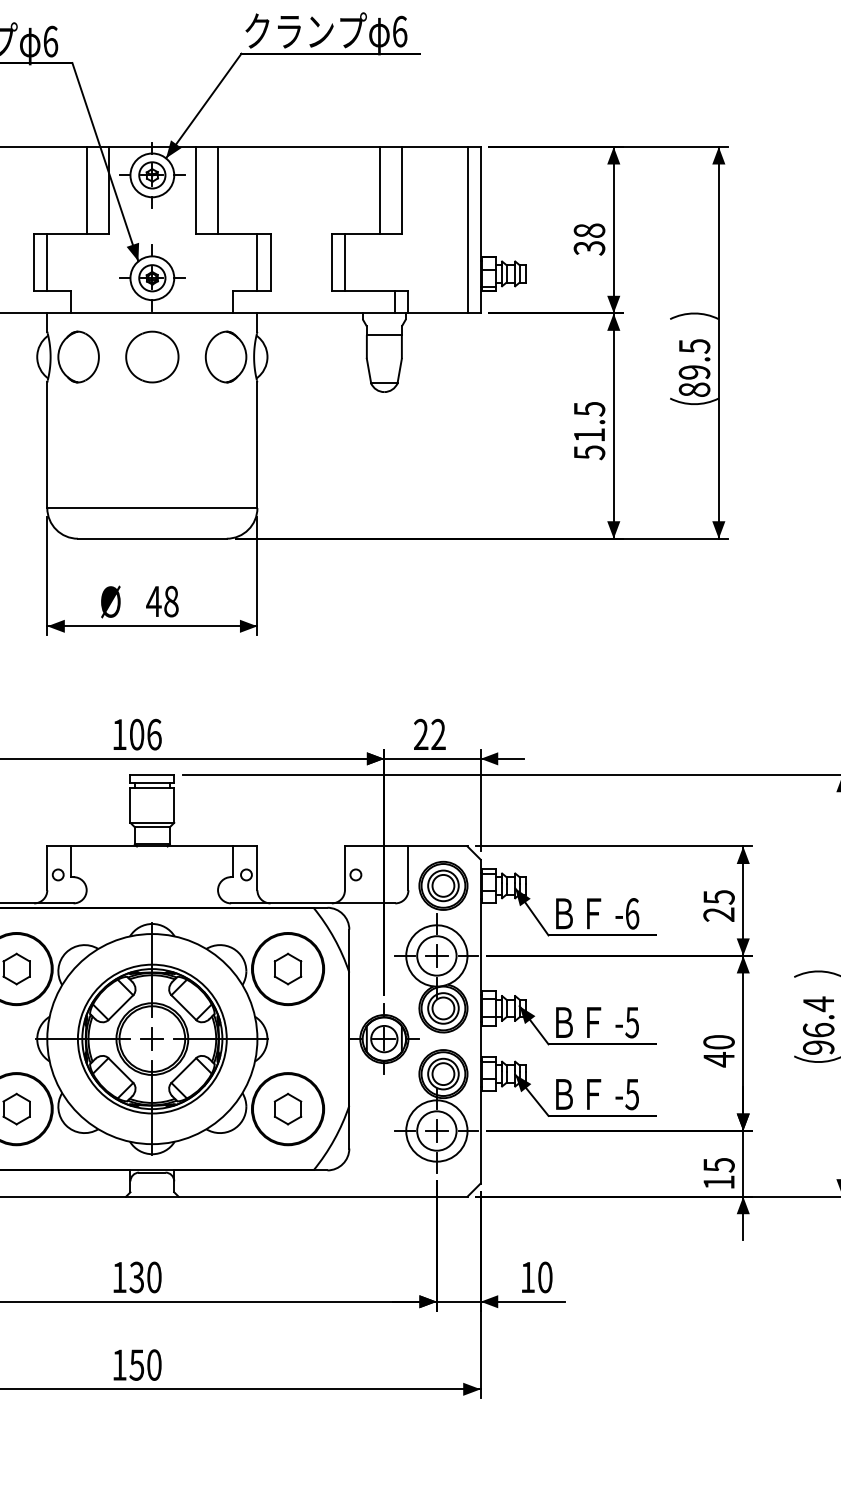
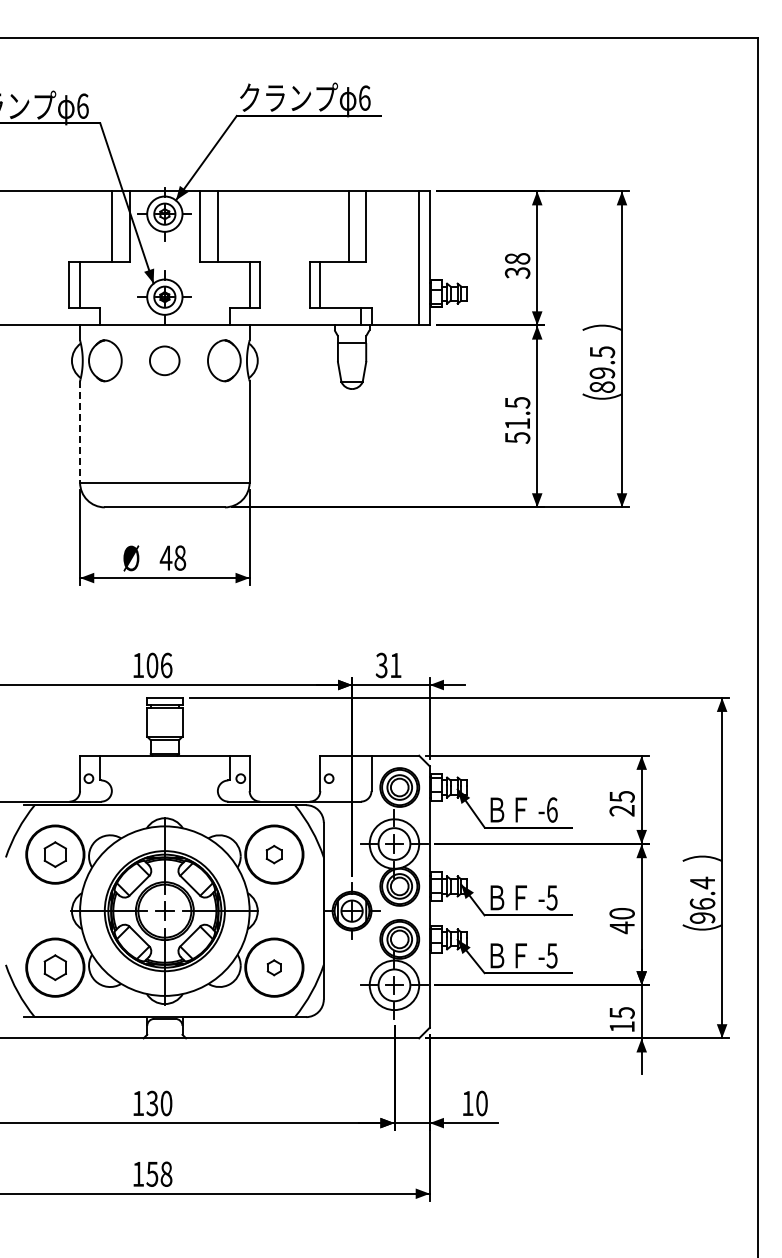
part: (151, 356) -> (164, 360), size x0.7
line: (47, 444) -> (80, 431), solid -> dashed
text: (429, 734) -> (388, 665), 22 -> 31
part: (286, 968) -> (273, 854), size x0.7
part: (286, 1108) -> (273, 967), size x0.6
text: (154, 1365) -> (166, 1174), 150 -> 158

